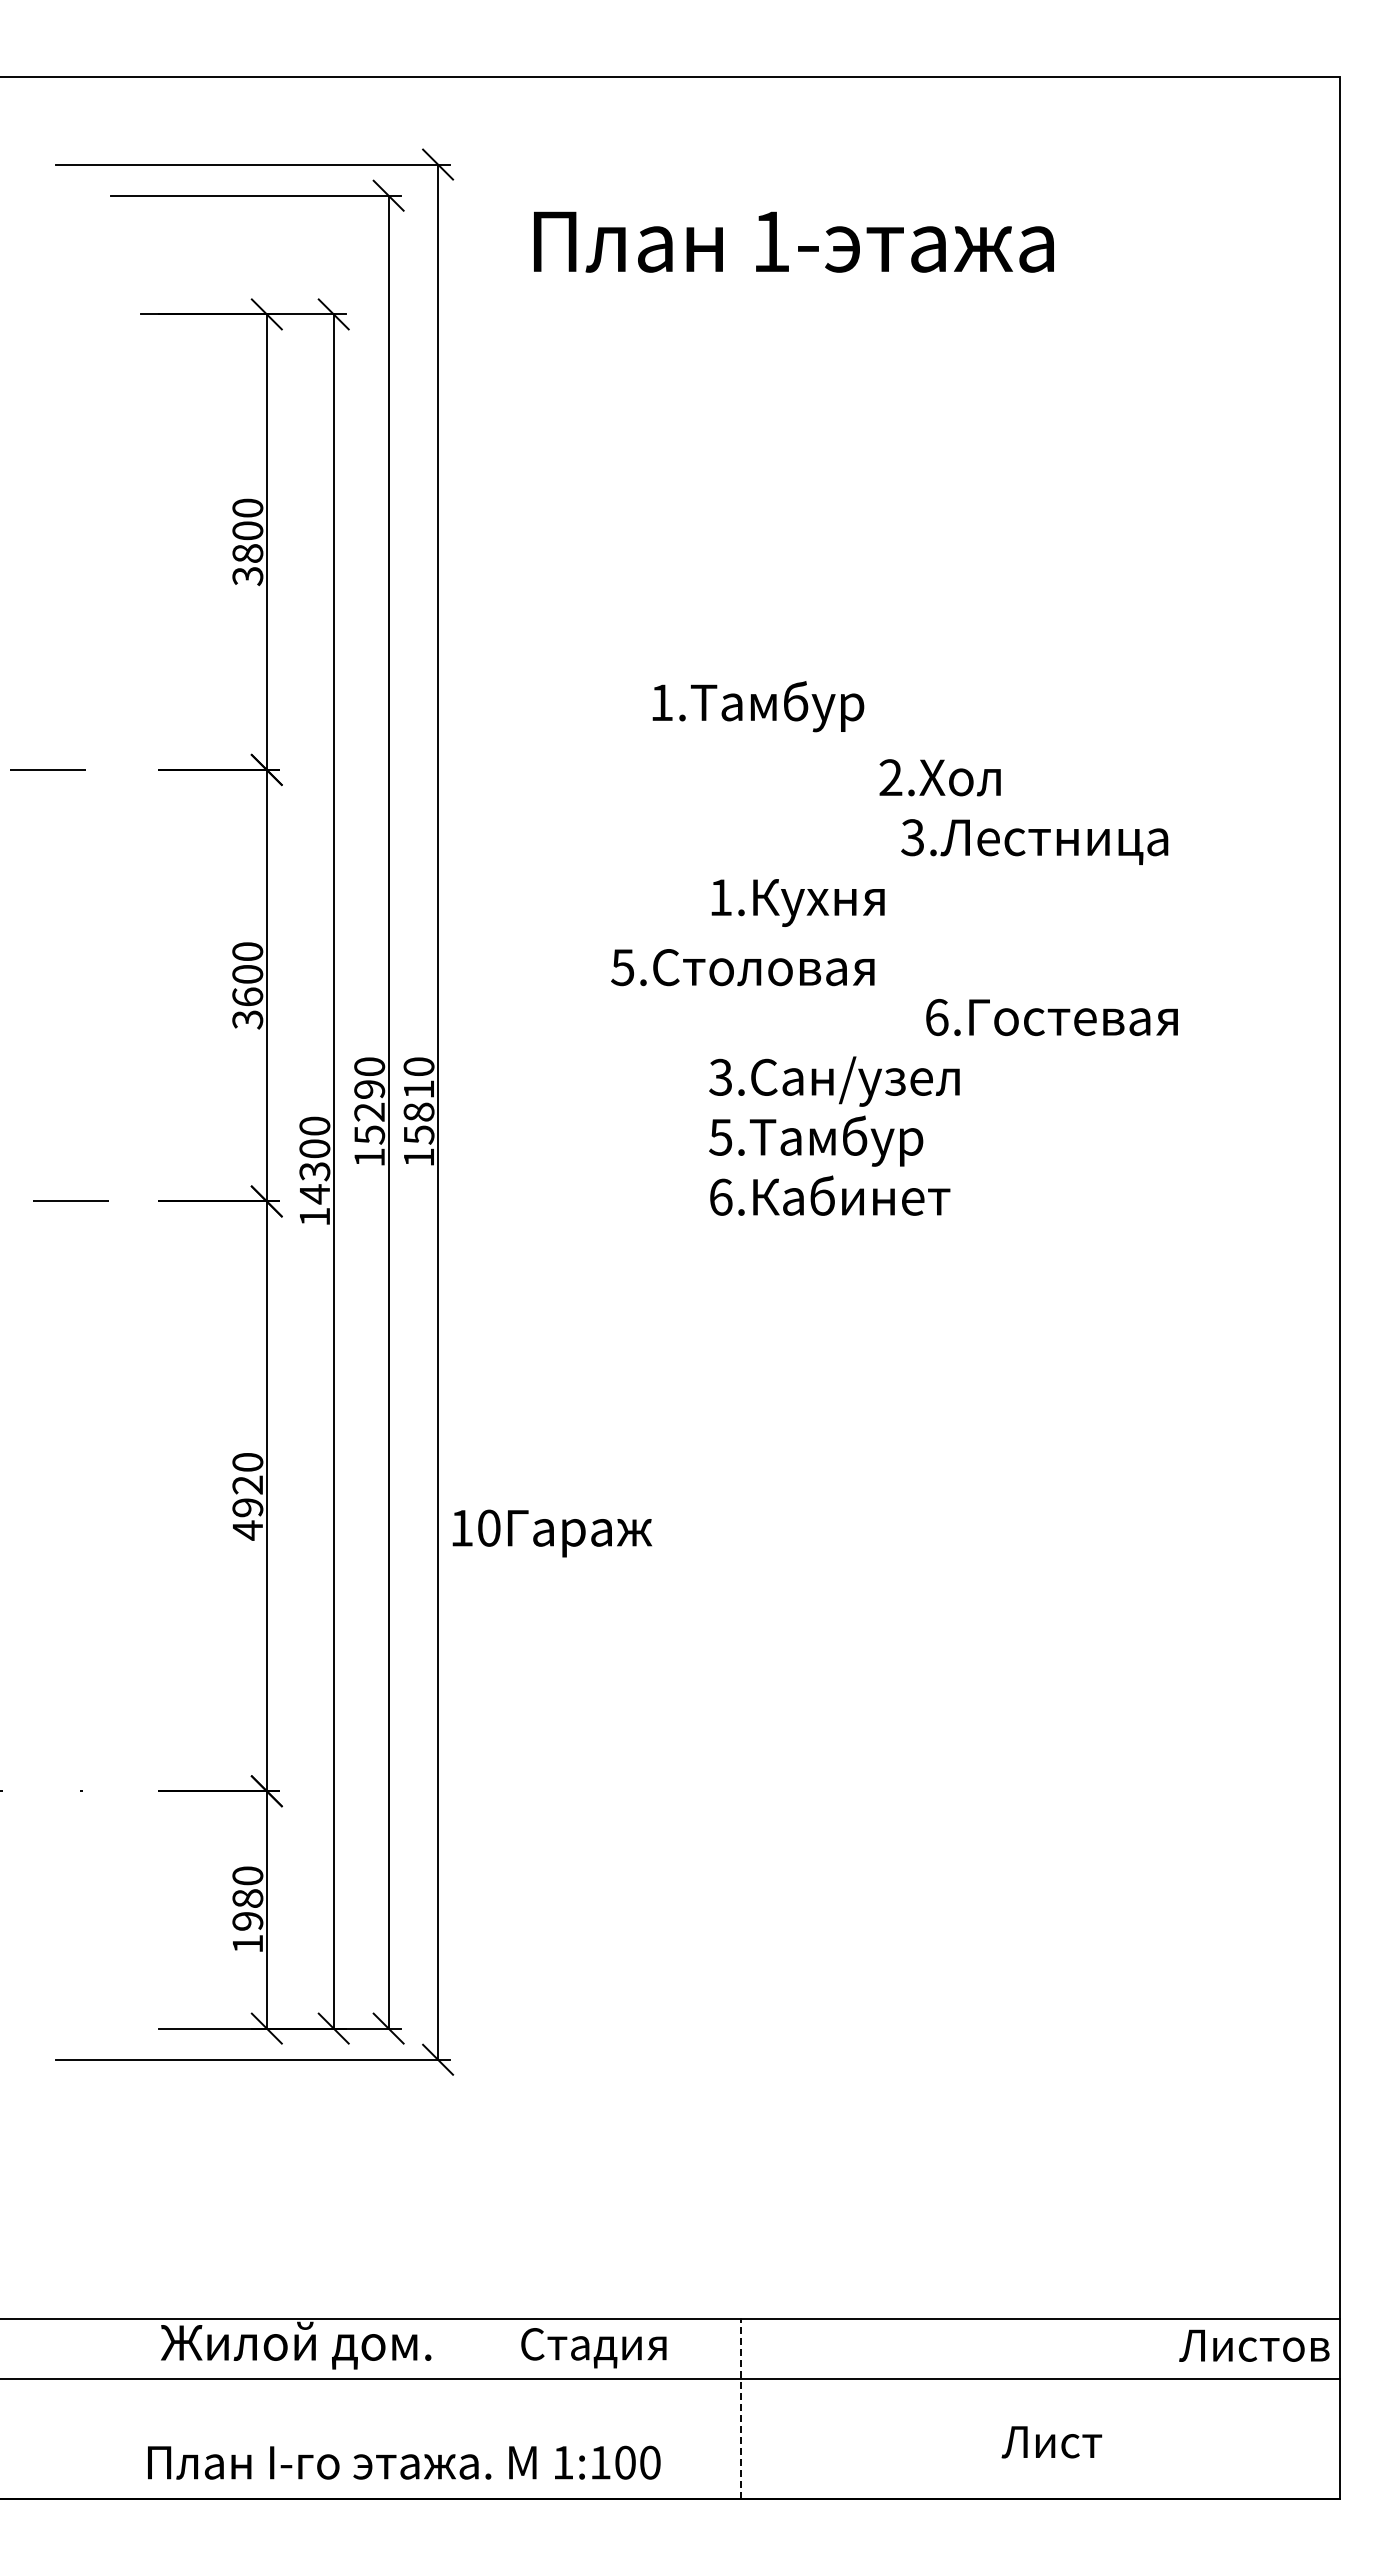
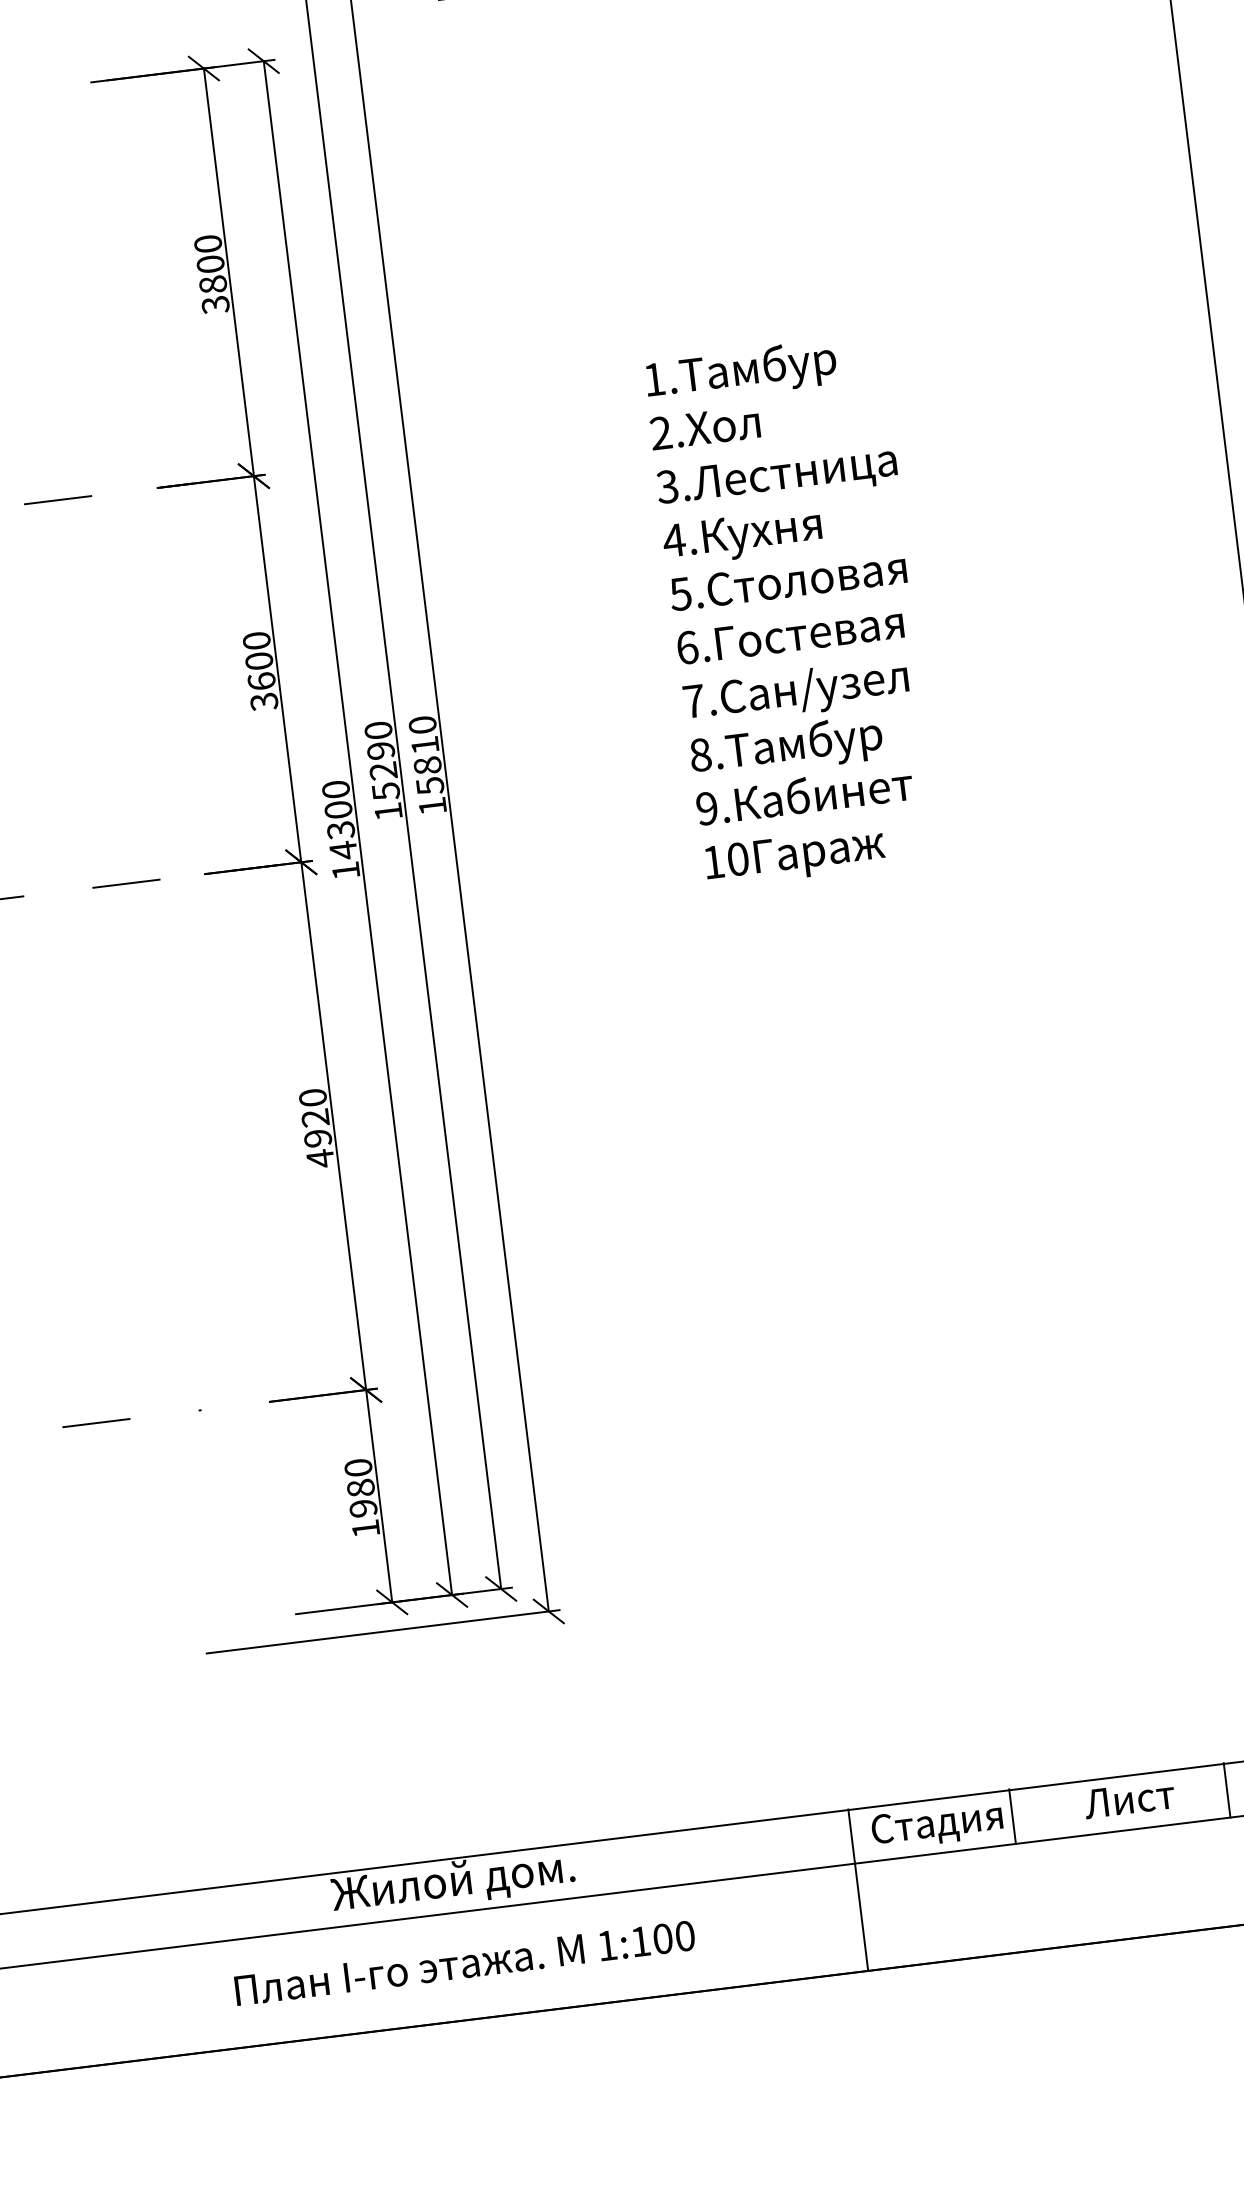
text: (758, 706) -> (741, 372), moved
text: (939, 777) -> (704, 427), moved
text: (1034, 841) -> (776, 476), moved
text: (720, 897) -> (673, 540), 1. -> 4.
text: (742, 967) -> (787, 580), moved
text: (1051, 1017) -> (789, 635), moved
text: (720, 1076) -> (693, 700), 3. -> 7.
text: (720, 1136) -> (700, 754), 5. -> 8.
text: (720, 1196) -> (706, 807), 6. -> 9.
text: (551, 1533) -> (794, 857), moved
line: (920, 2347) -> (1012, 1815), added
line: (1160, 2347) -> (1226, 1789), added
text: (593, 2348) -> (937, 1826), moved
line: (741, 2408) -> (858, 1890), dashed -> solid
text: (1051, 2442) -> (1129, 1799), moved
text: (404, 2462) -> (465, 1962), moved

